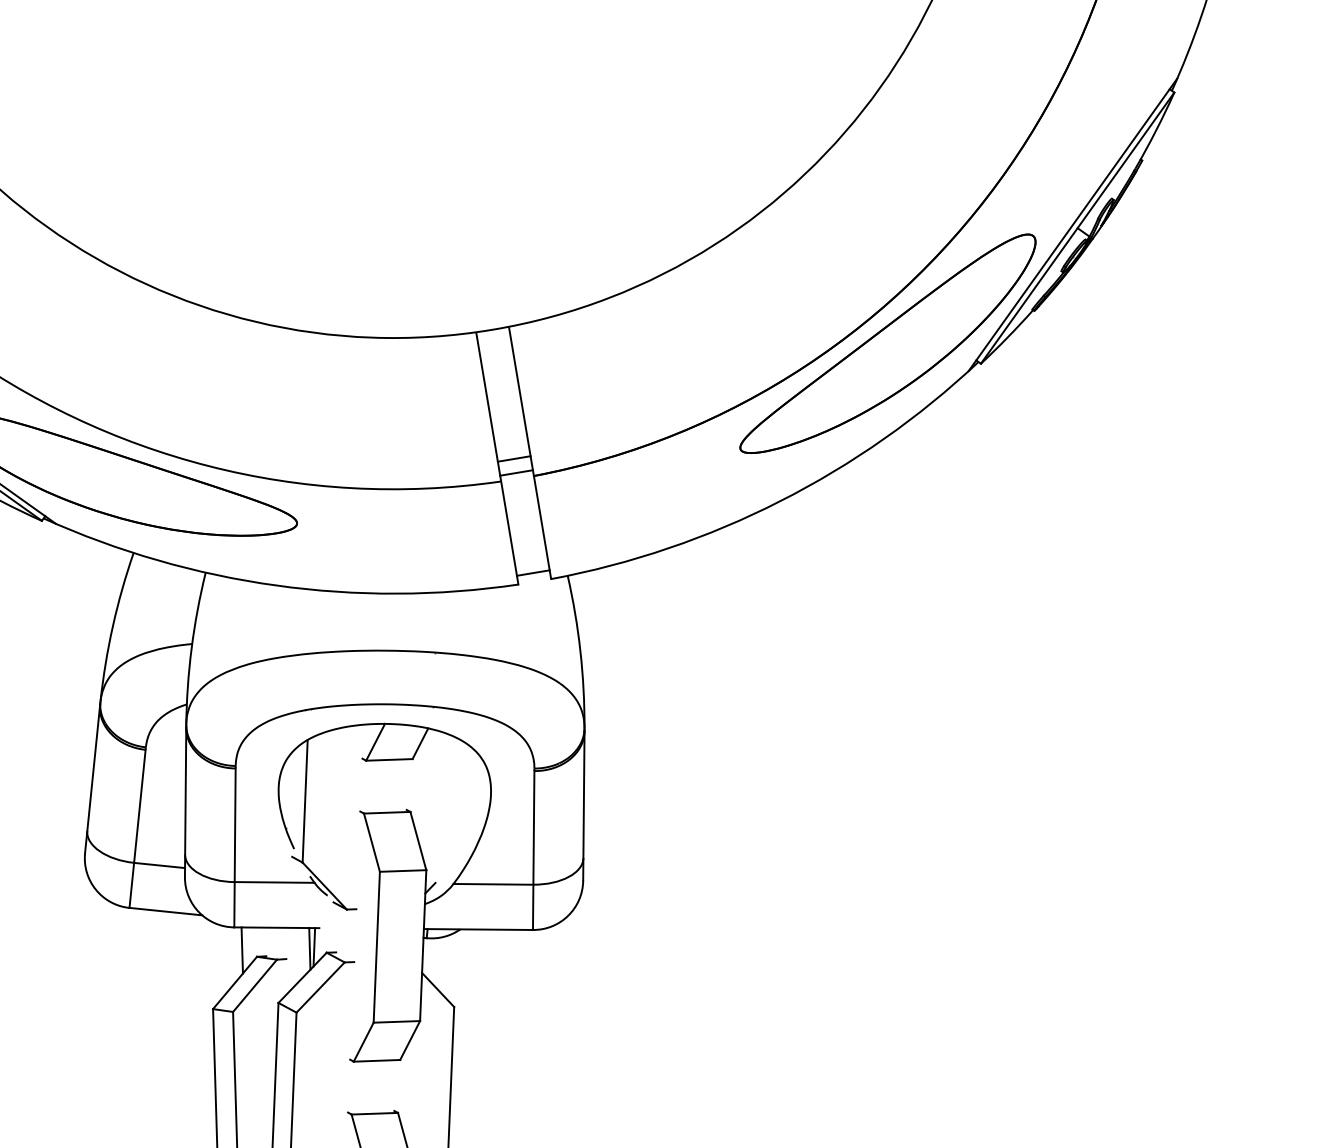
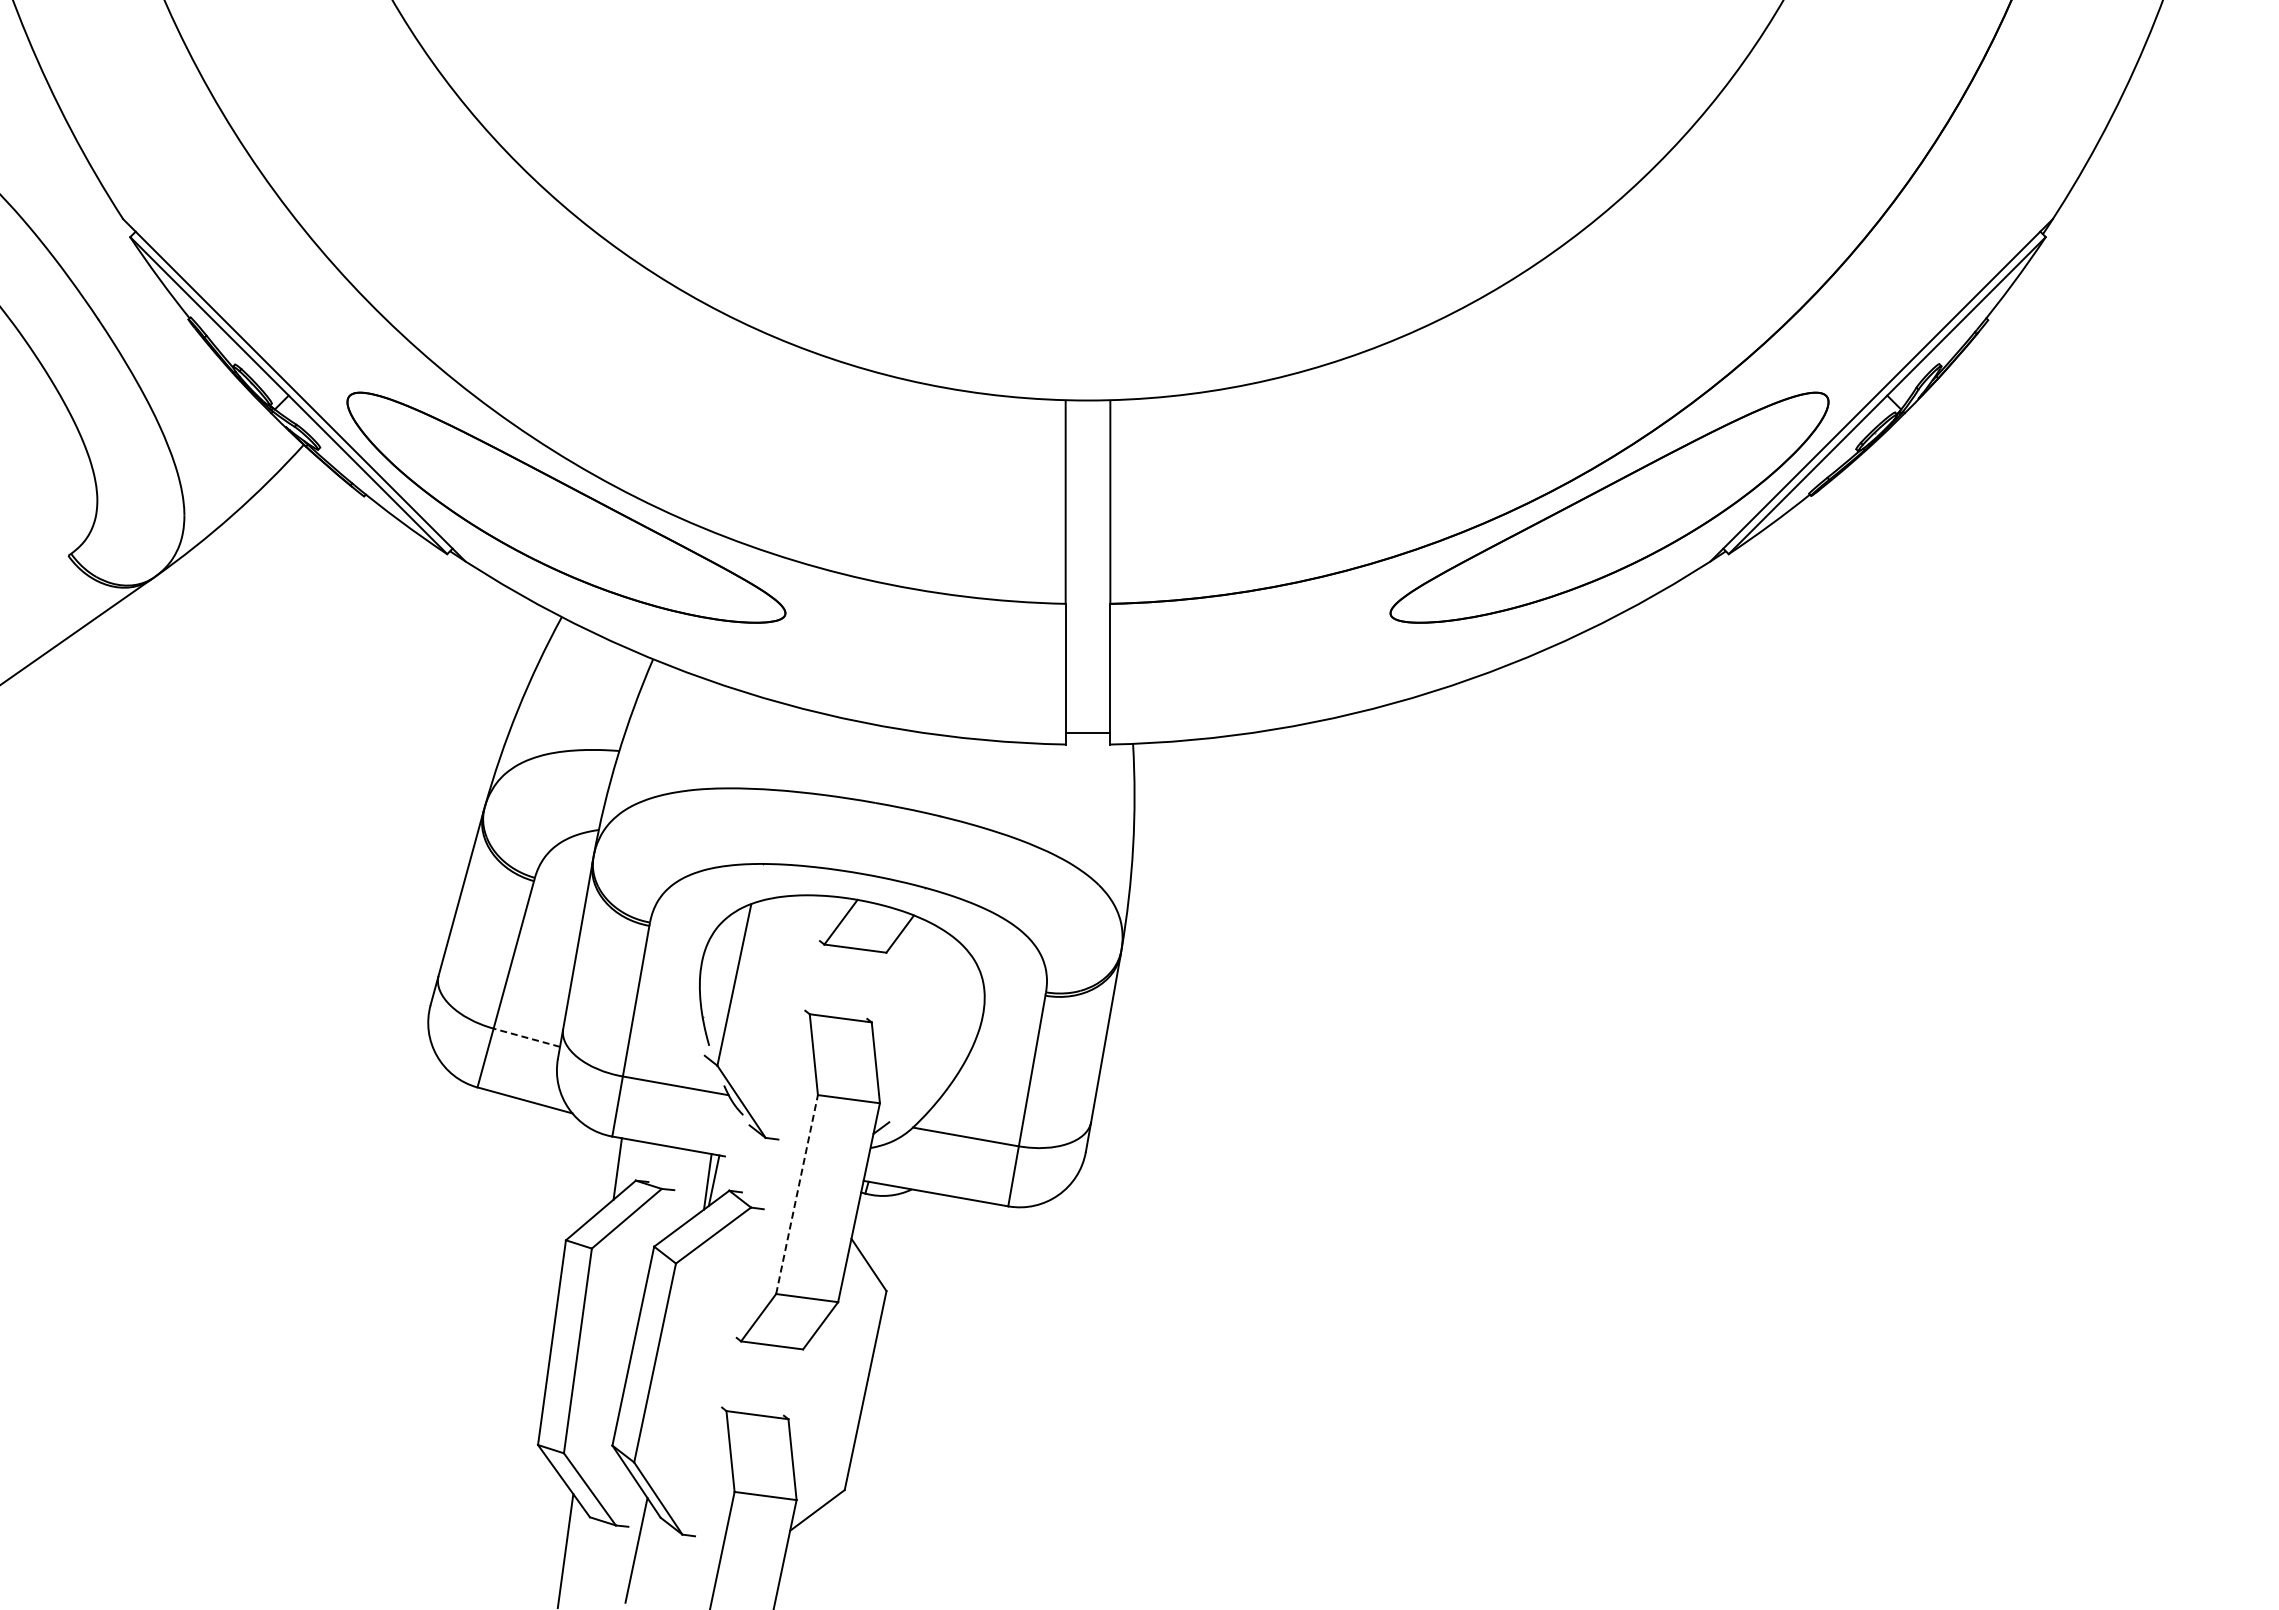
line: (513, 458) -> (1087, 576), removed
line: (516, 472) -> (1087, 595), removed
line: (159, 865) -> (526, 1037), solid -> dashed
line: (377, 947) -> (797, 1194), solid -> dashed

